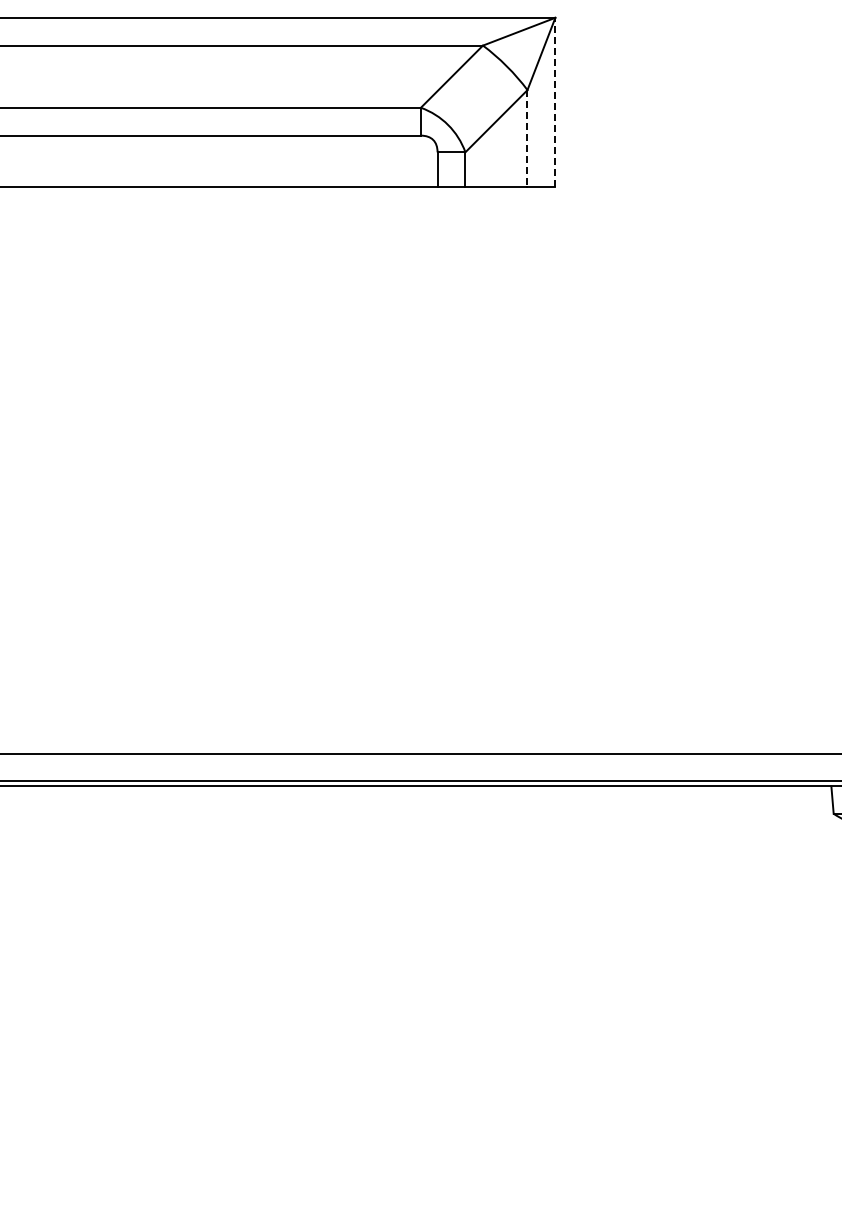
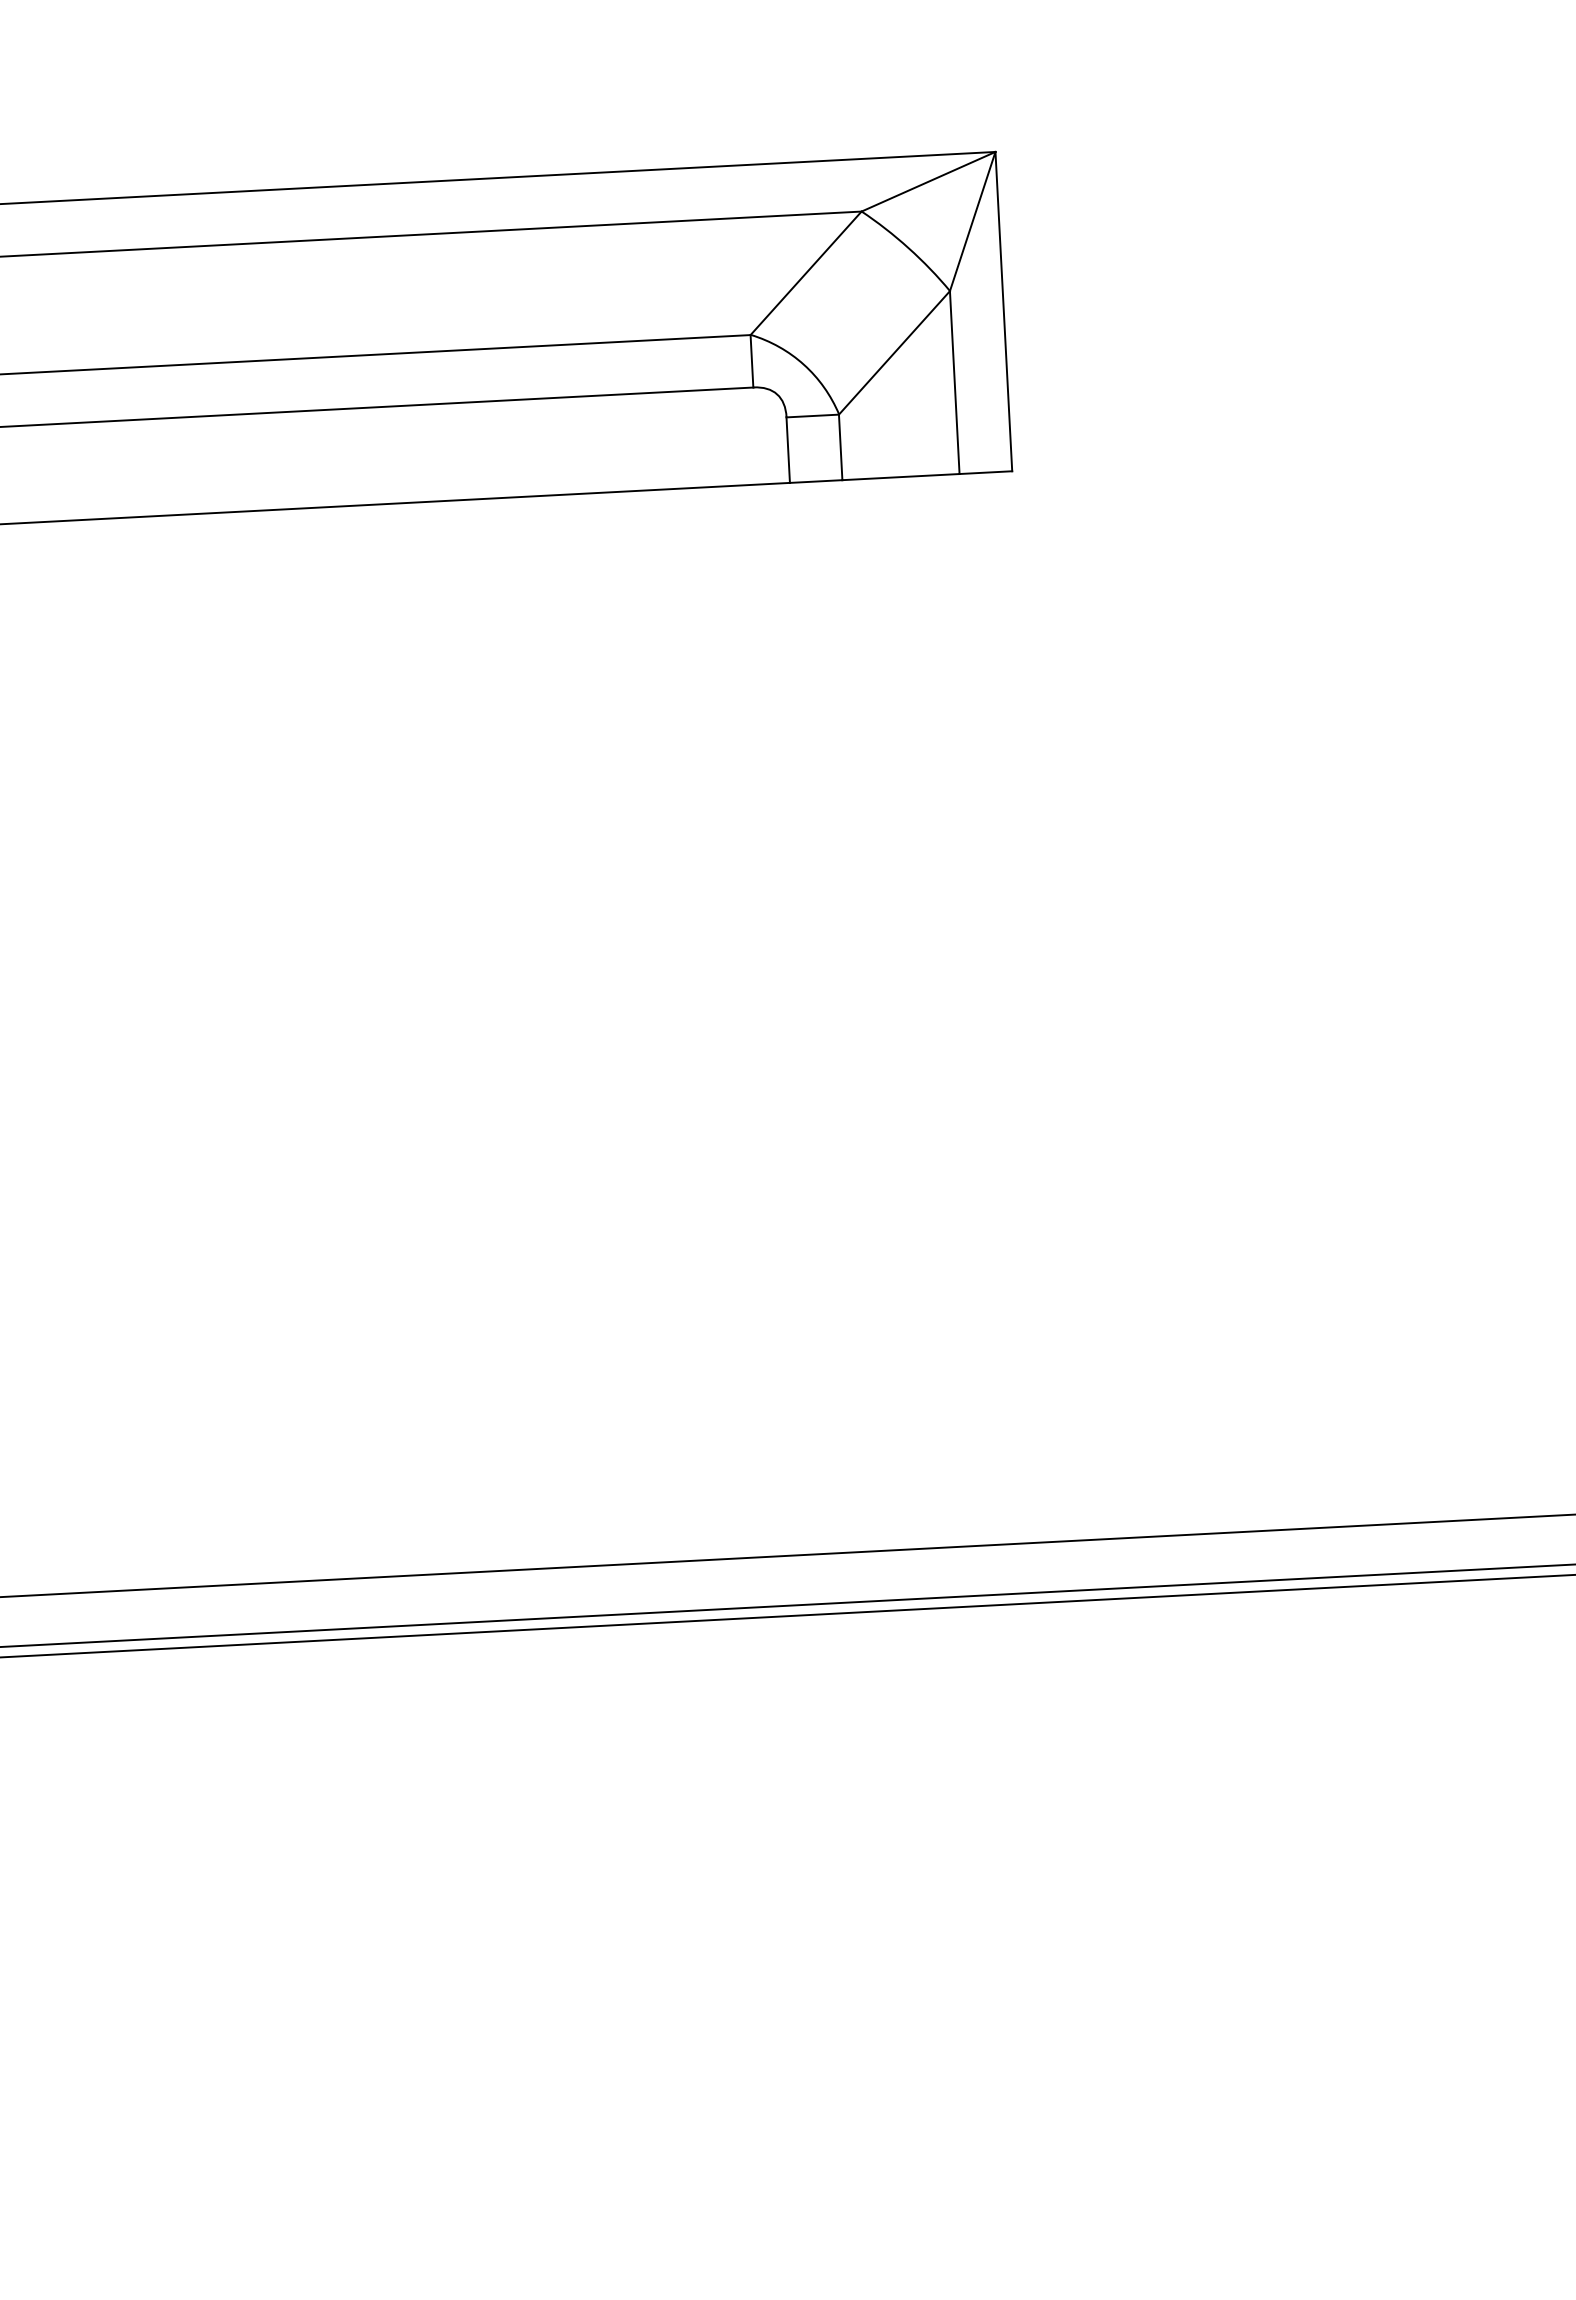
line: (555, 102) -> (1004, 311), dashed -> solid
line: (527, 139) -> (954, 384), dashed -> solid

